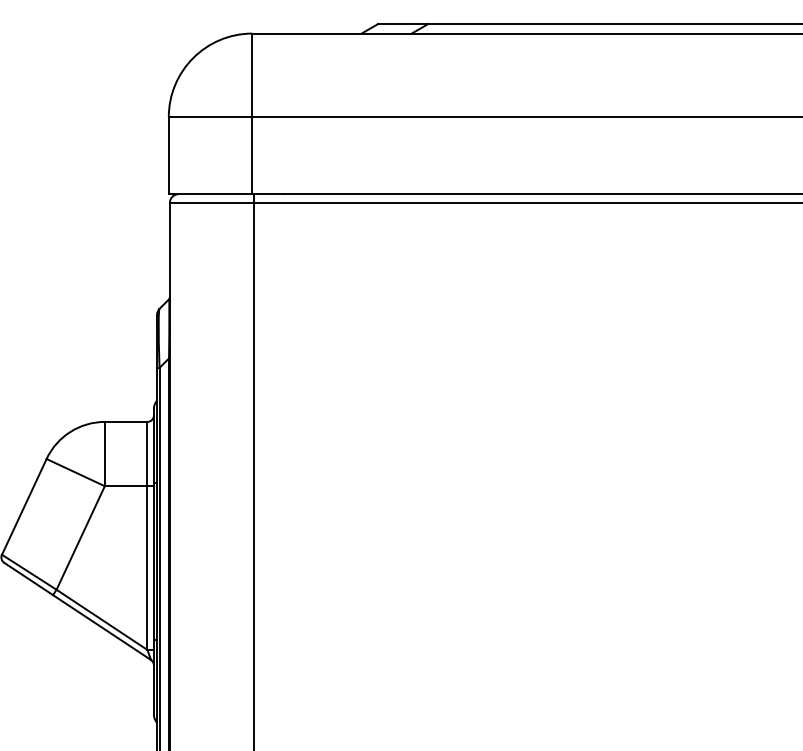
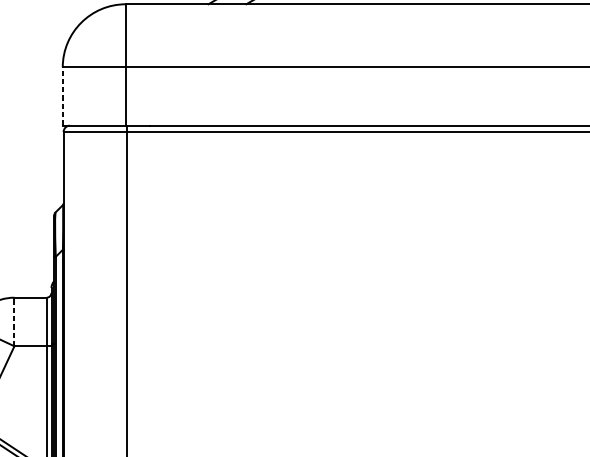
line: (168, 155) -> (62, 96), solid -> dashed
line: (104, 453) -> (14, 321), solid -> dashed

